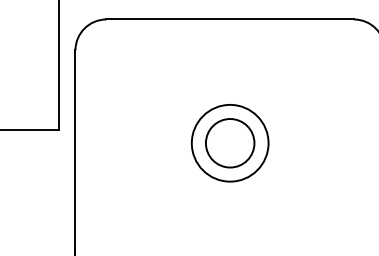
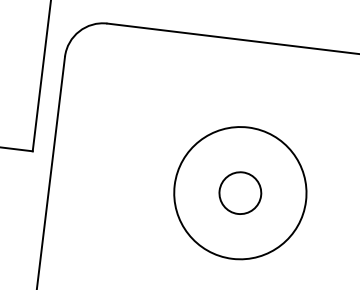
circle: (229, 142) -> (239, 192), size x1.4
circle: (229, 143) -> (239, 193), size x0.7

